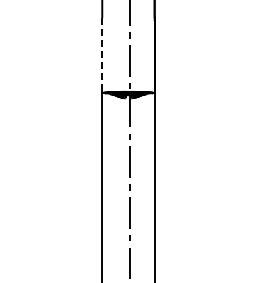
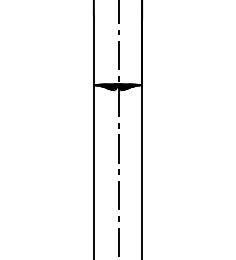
line: (102, 54) -> (94, 49), dashed -> solid

